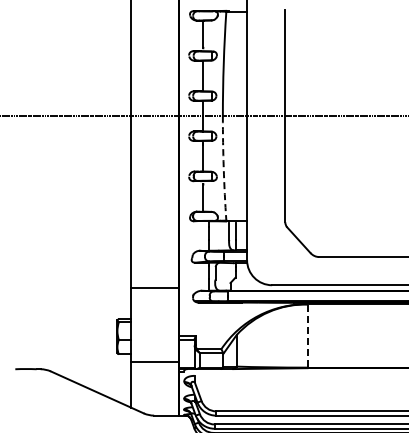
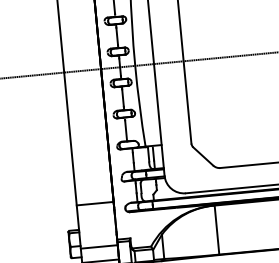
arc: (223, 168) -> (139, 106), dashed -> solid
line: (307, 336) -> (216, 230), dashed -> solid
line: (154, 343) -> (98, 247), added

